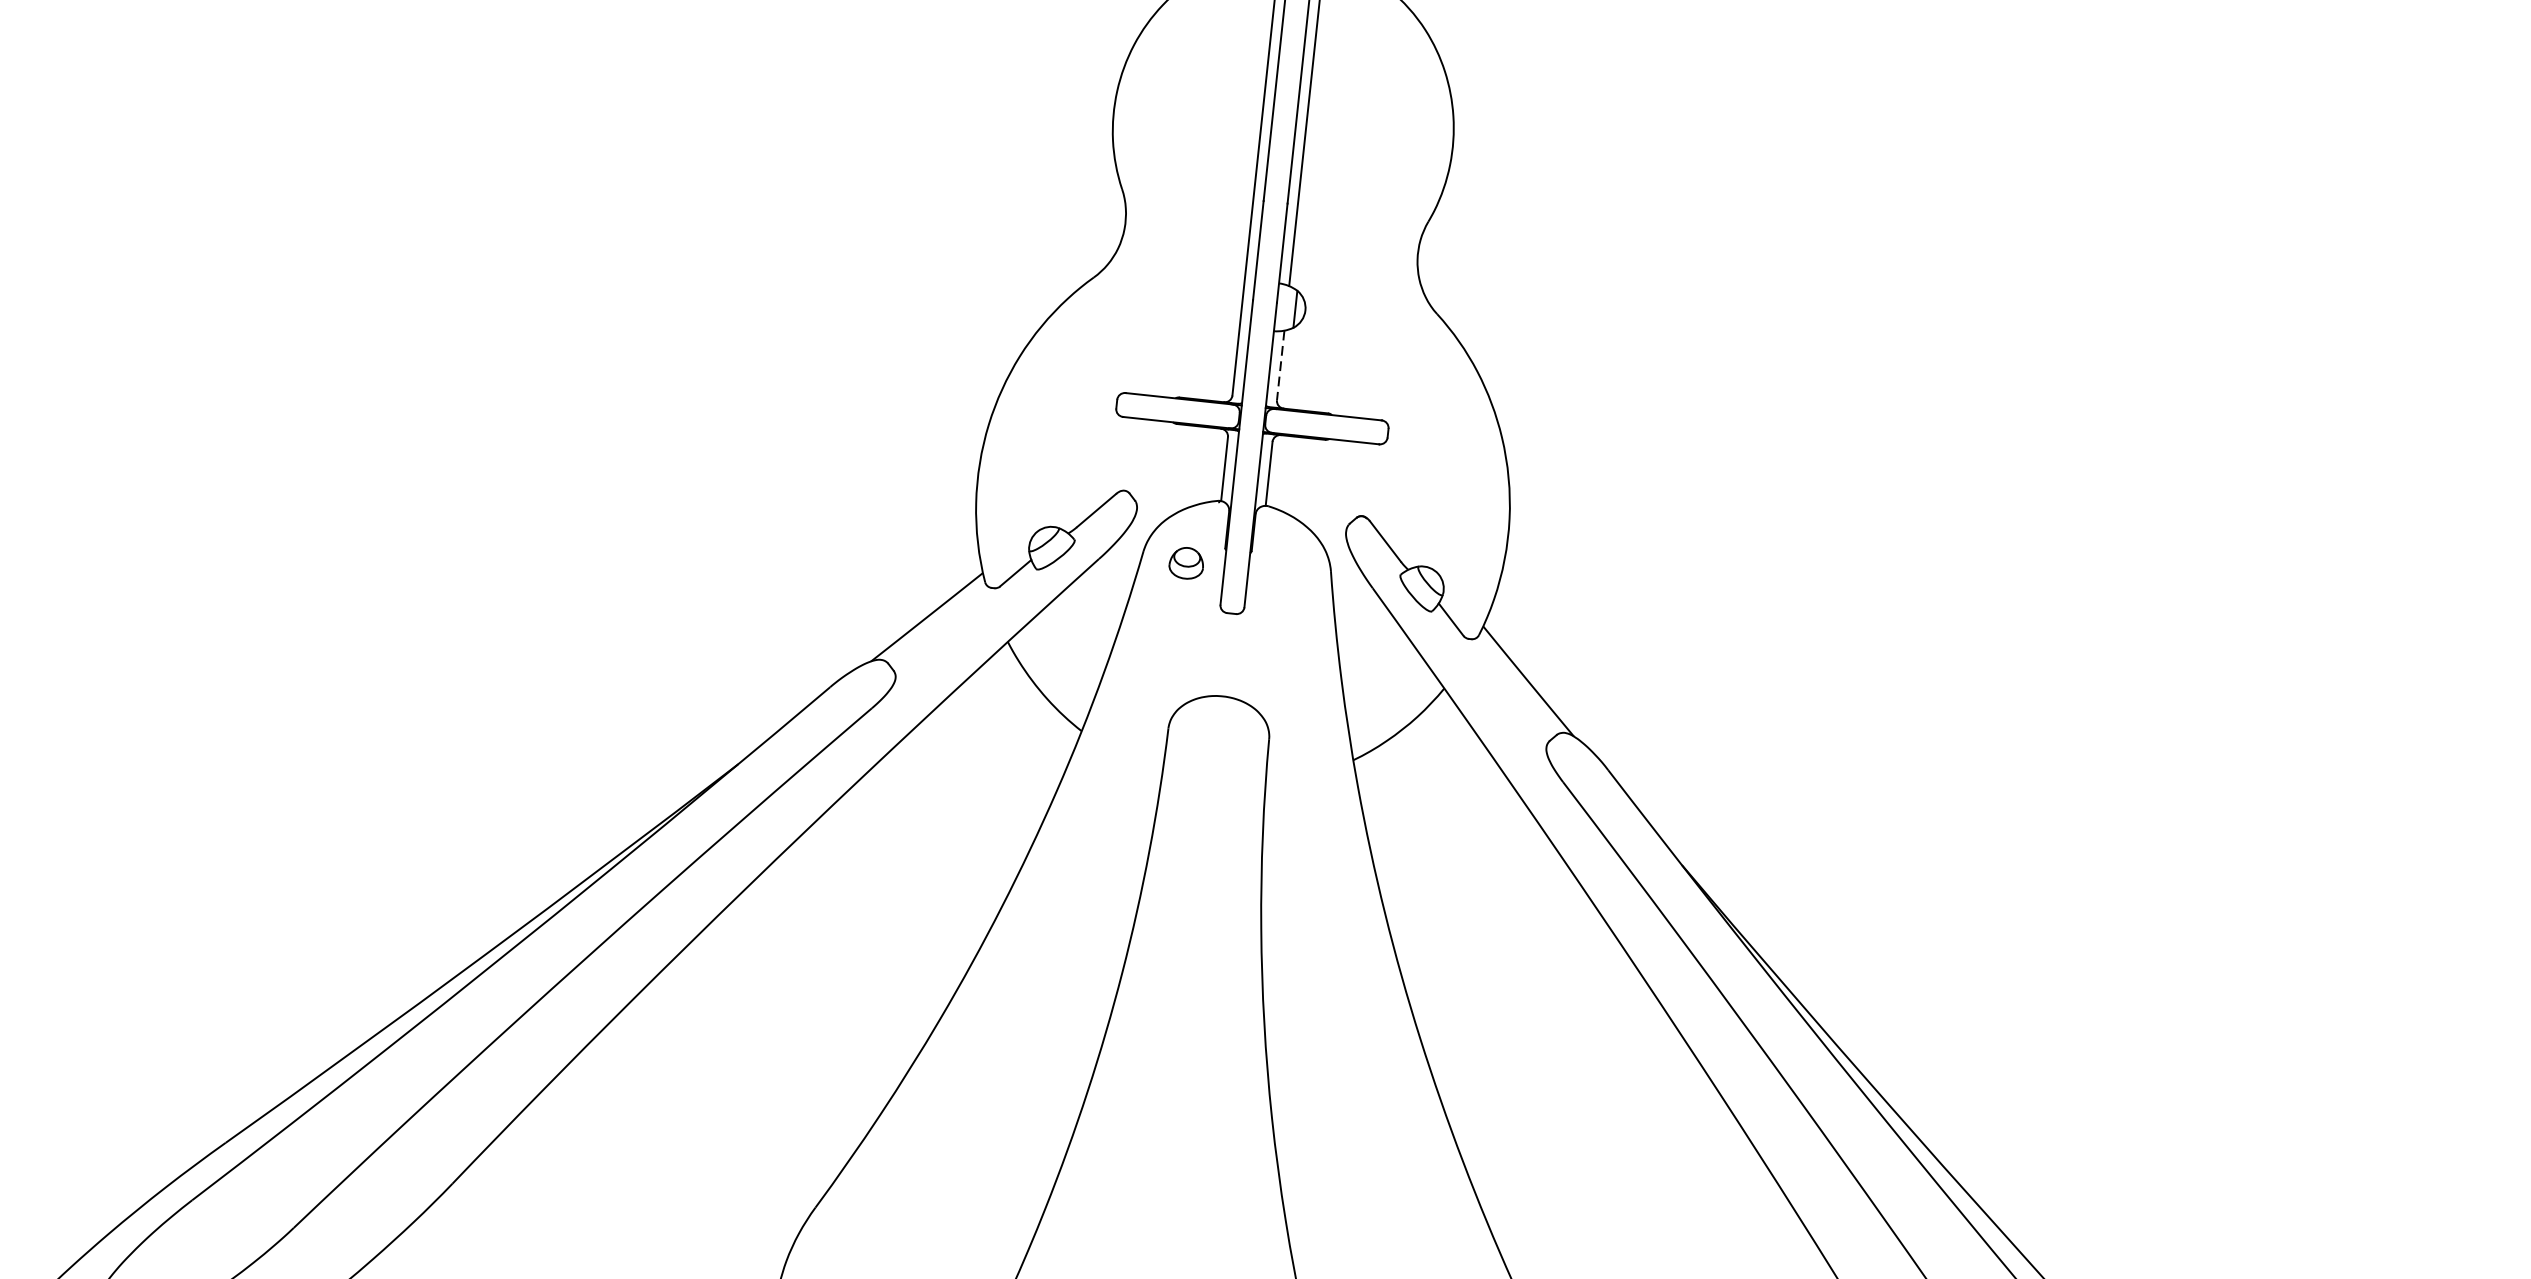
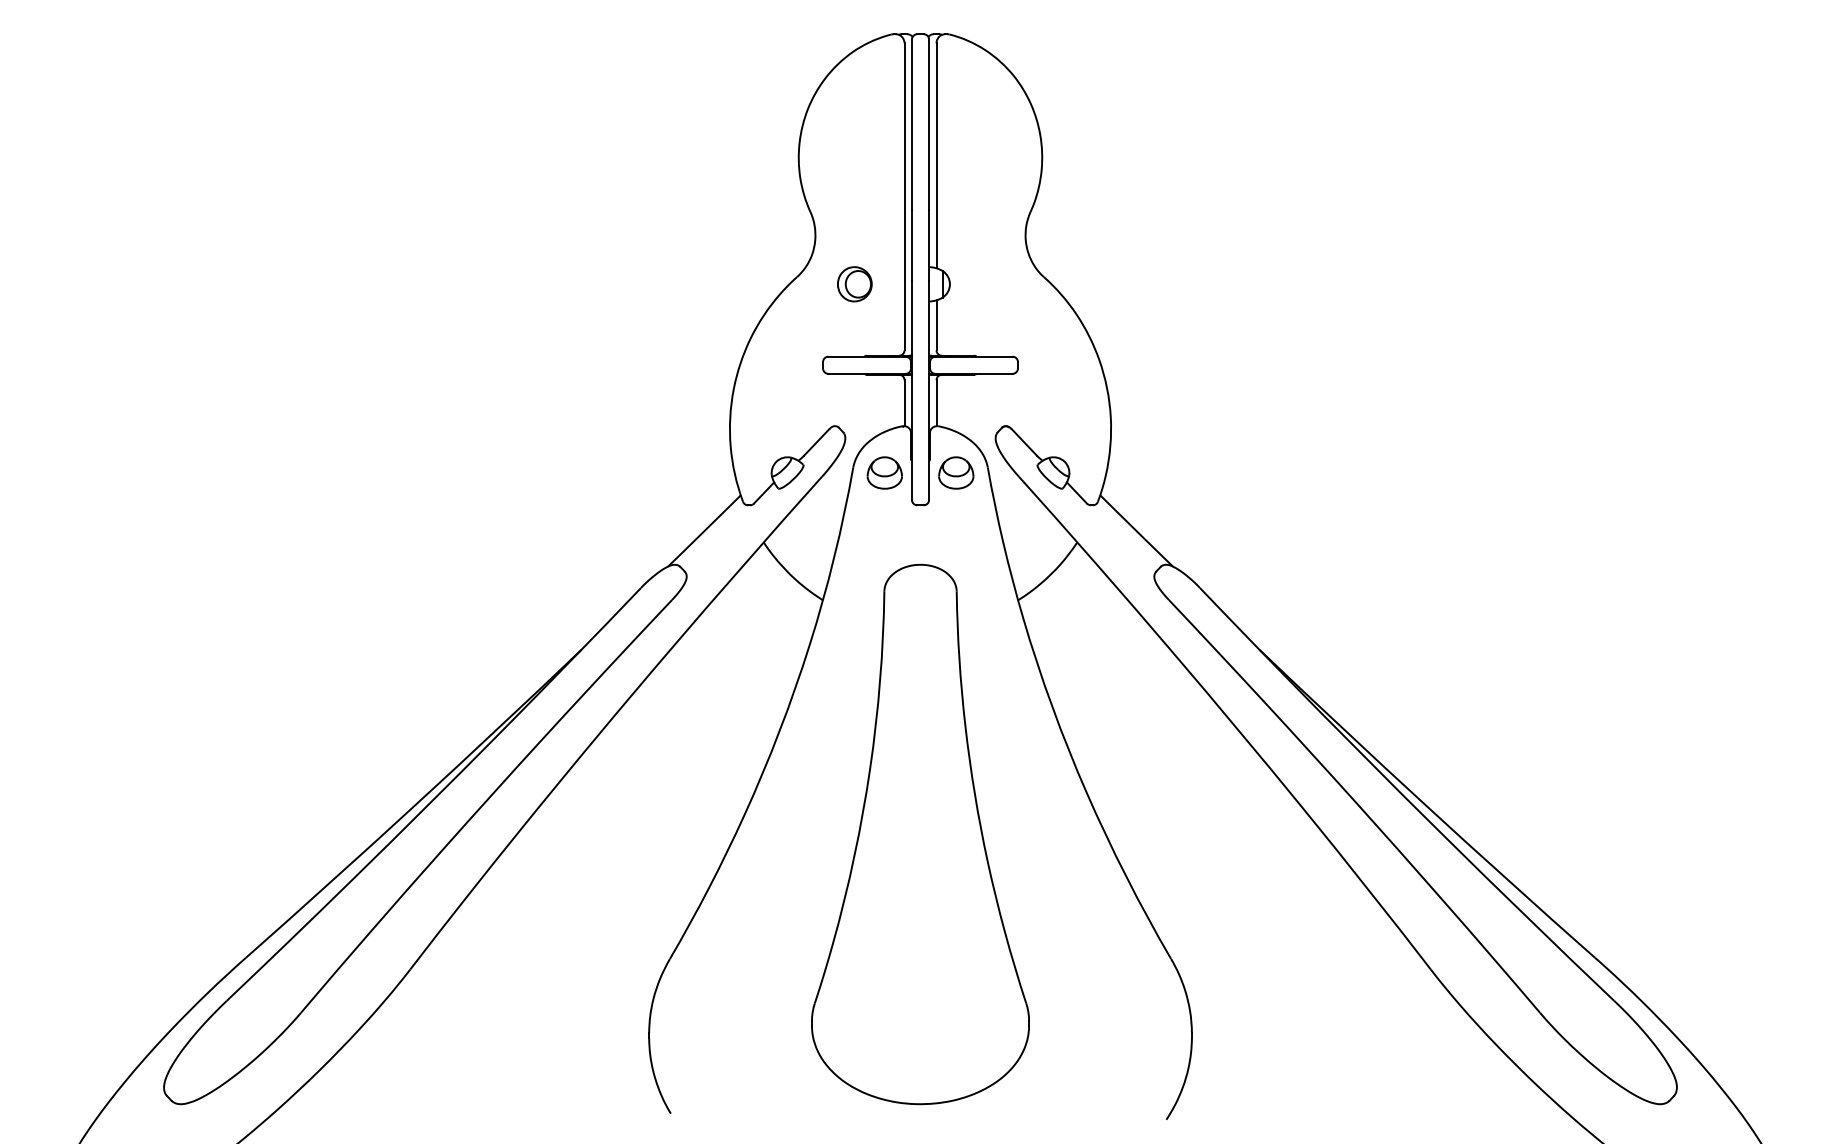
part: (1172, 296) -> (854, 284), added
line: (1280, 365) -> (936, 325), dashed -> solid
part: (1186, 562) -> (884, 472), size x1.43
part: (1286, 573) -> (956, 472), added

